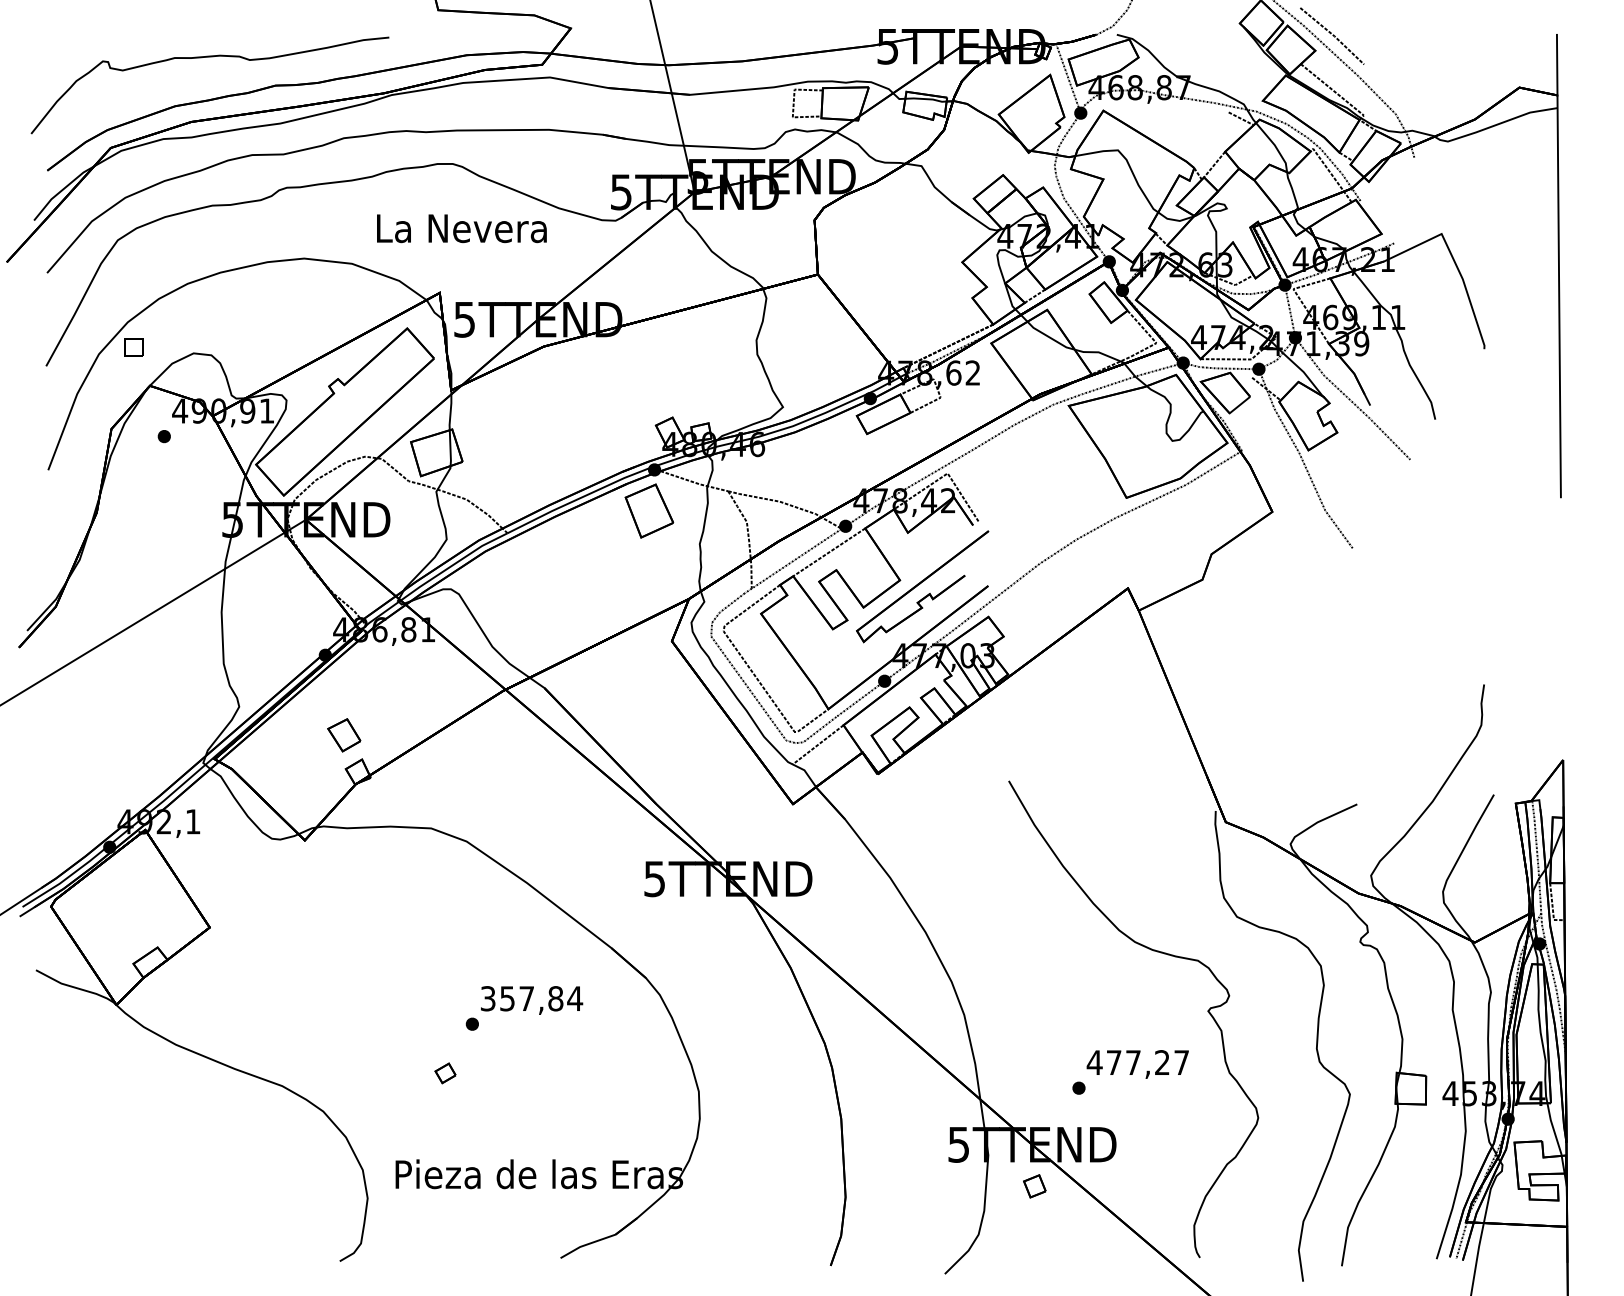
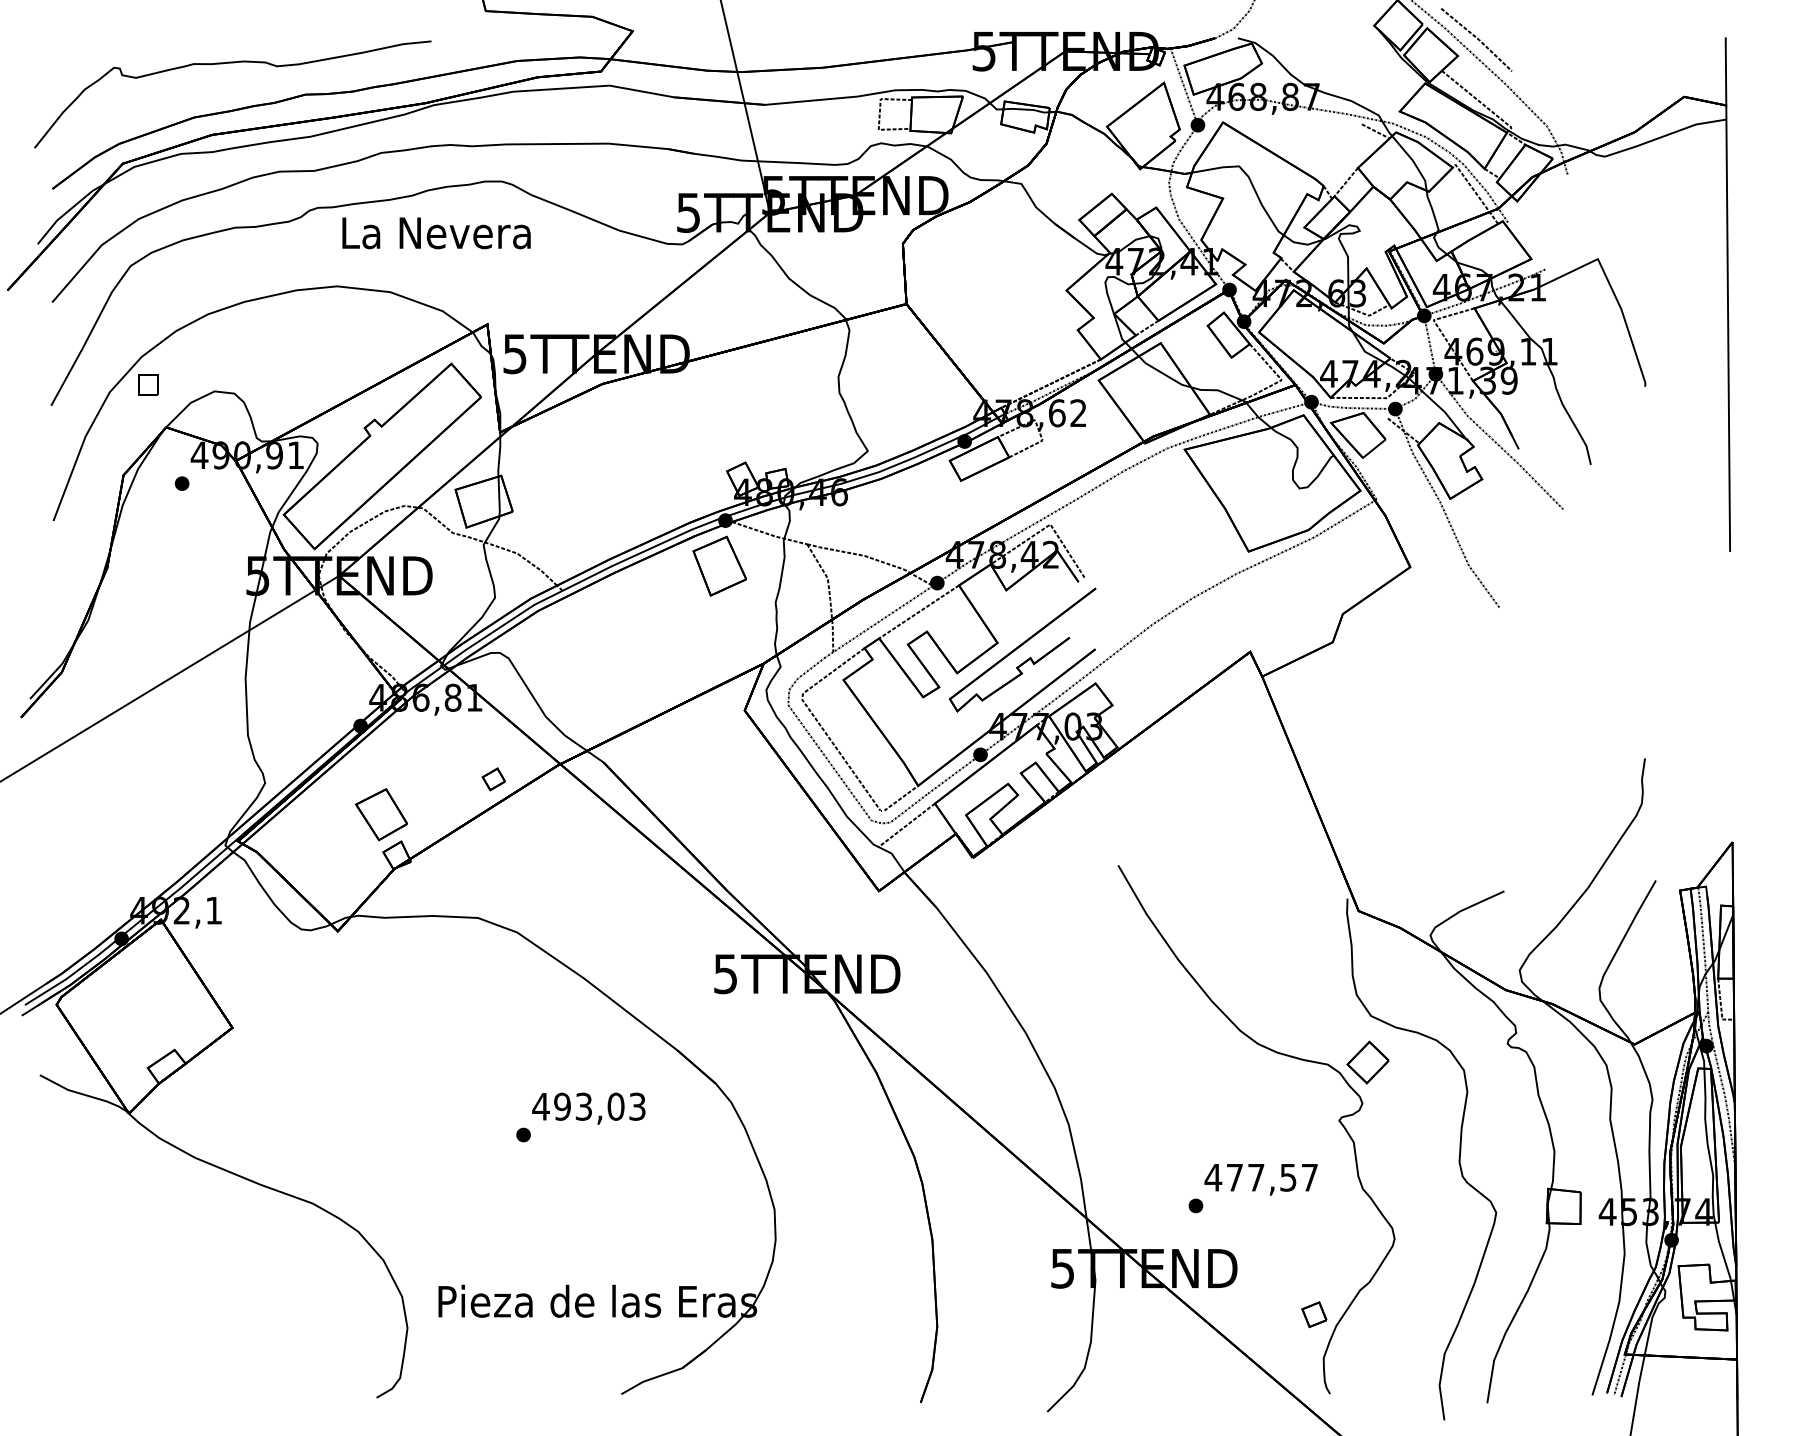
text: (461, 228) -> (436, 233), moved
part: (344, 735) -> (381, 814), size x1.43
part: (1233, 958) -> (1367, 1062), added
text: (531, 998) -> (589, 1106), 357,84 -> 493,03
text: (1162, 1062) -> (1288, 1177), 477,27 -> 477,57
part: (445, 1073) -> (493, 779), moved
part: (1034, 1186) -> (1313, 1314), moved

